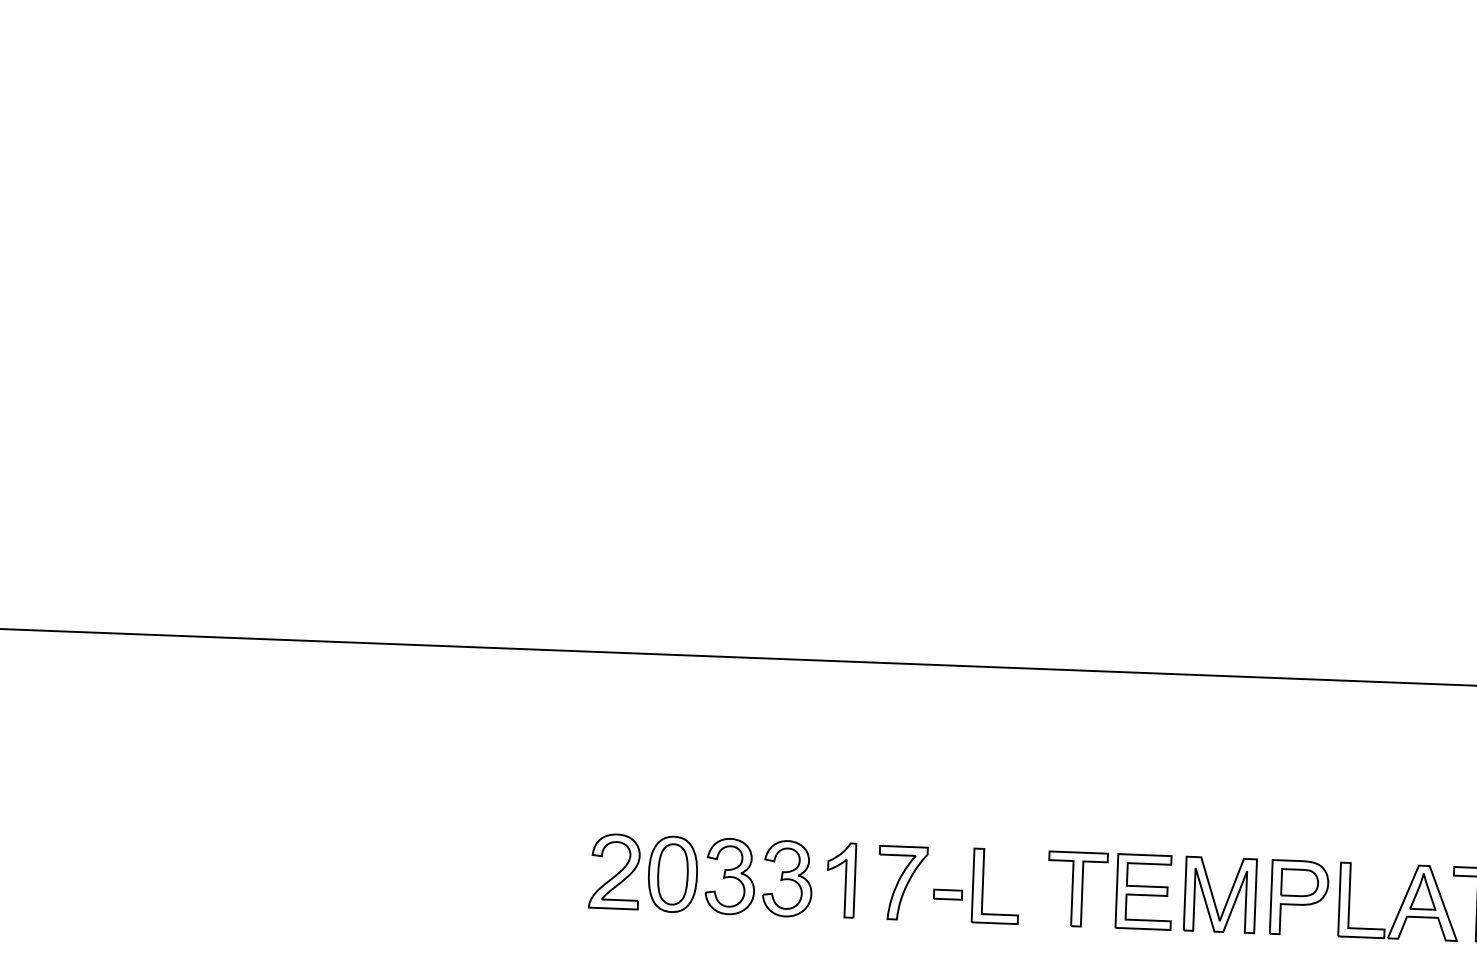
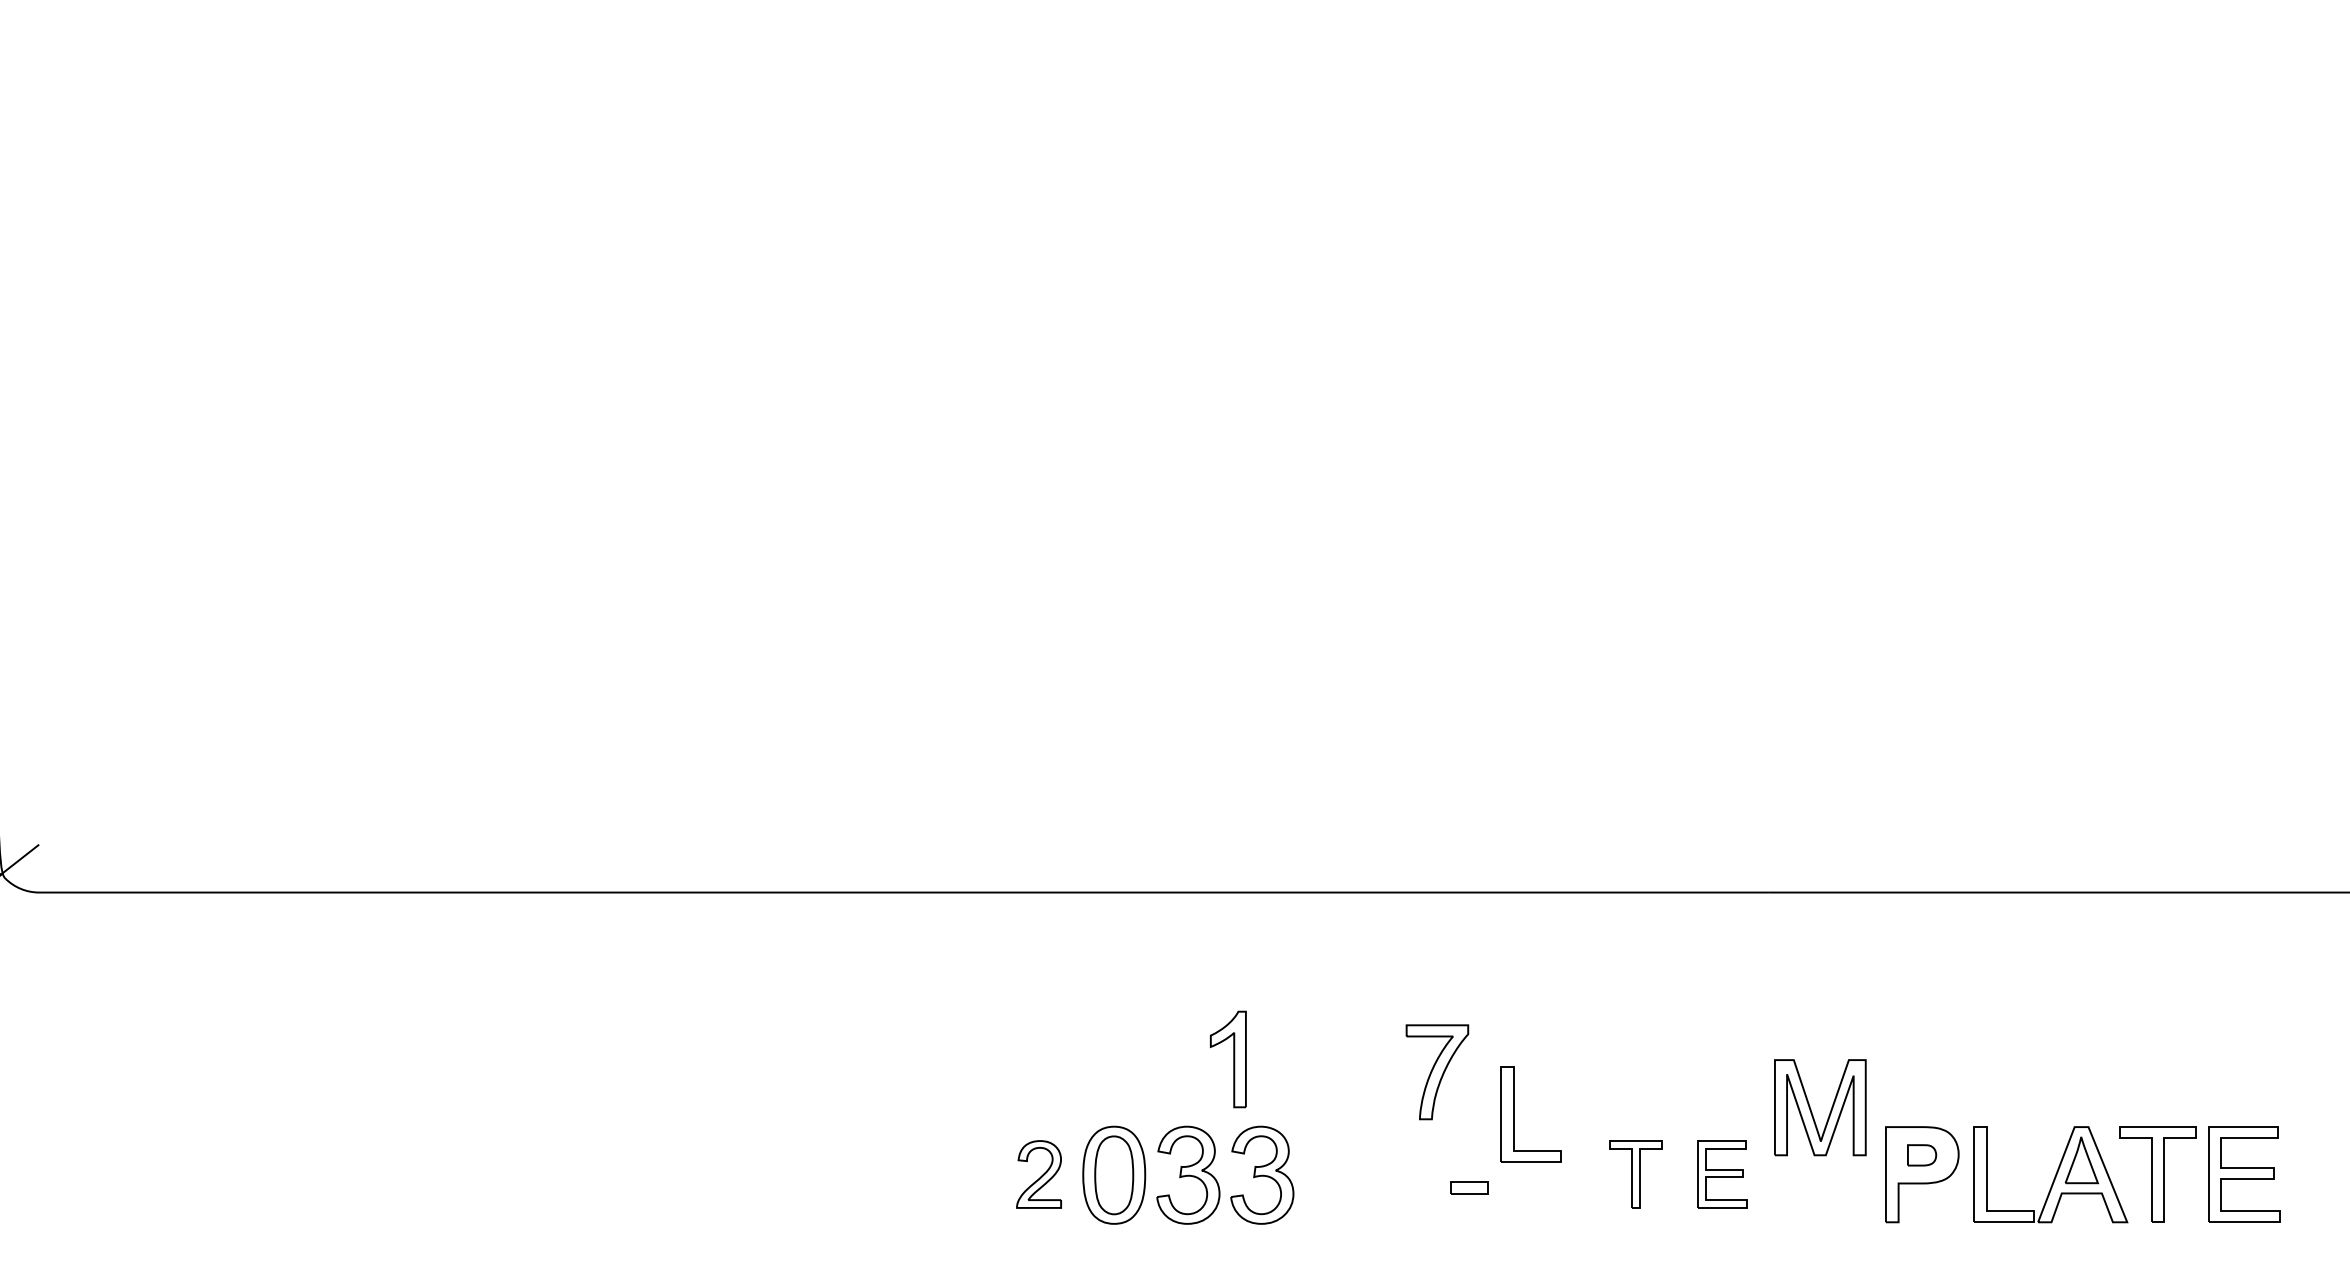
part: (614, 871) -> (1038, 1174), size x0.7
part: (841, 880) -> (1228, 1059), moved
part: (902, 883) -> (1437, 1072), moved
part: (1299, 883) -> (1921, 1155), size x0.6
part: (983, 885) -> (1514, 1114), moved
part: (1077, 889) -> (1635, 1174), size x0.7
part: (1144, 891) -> (1722, 1174), size x0.7
part: (1213, 896) -> (1811, 1109), moved

